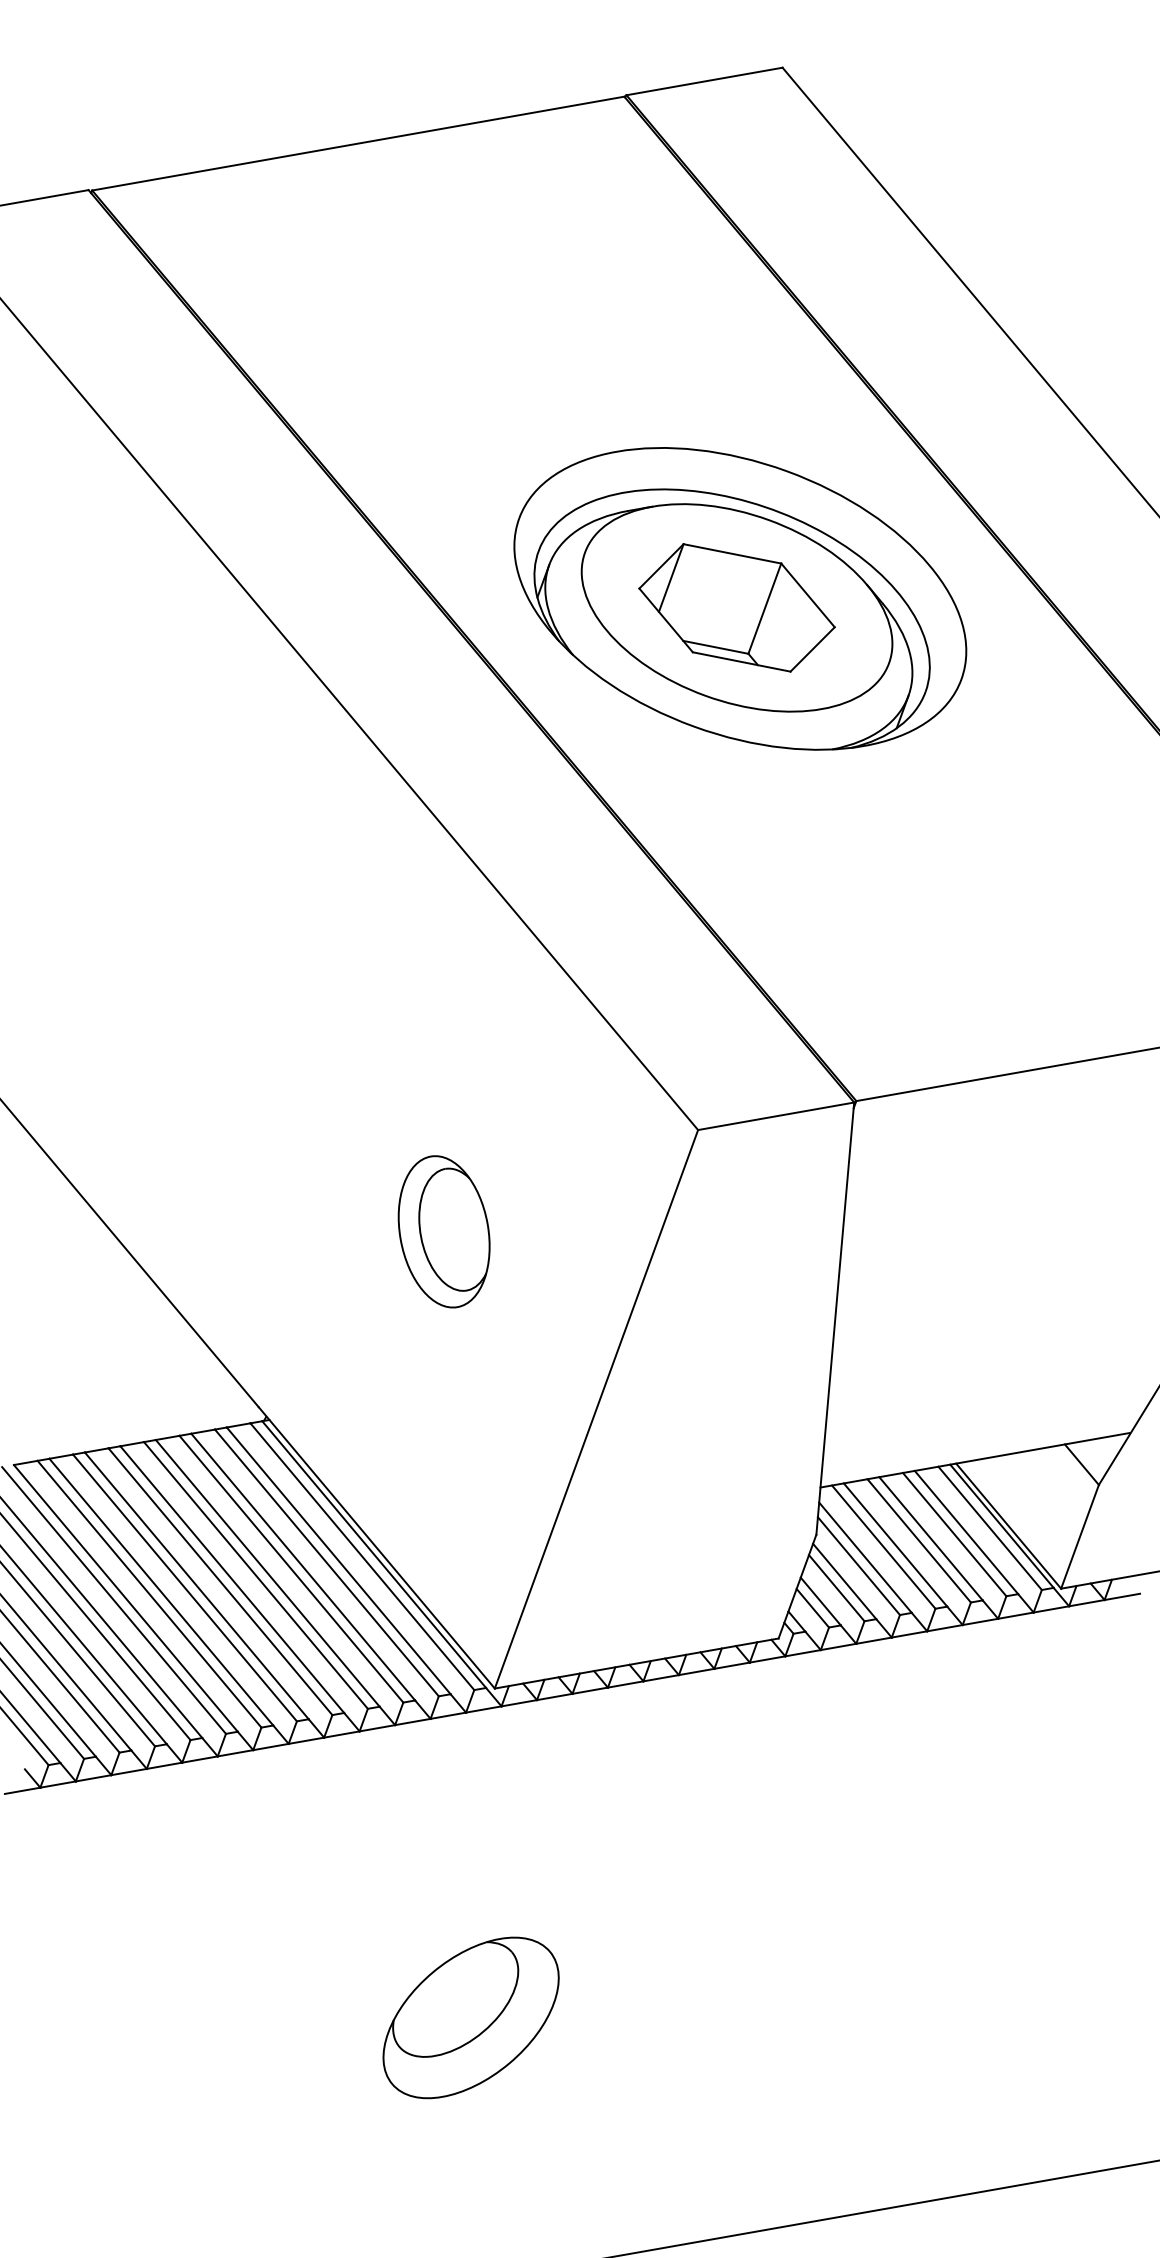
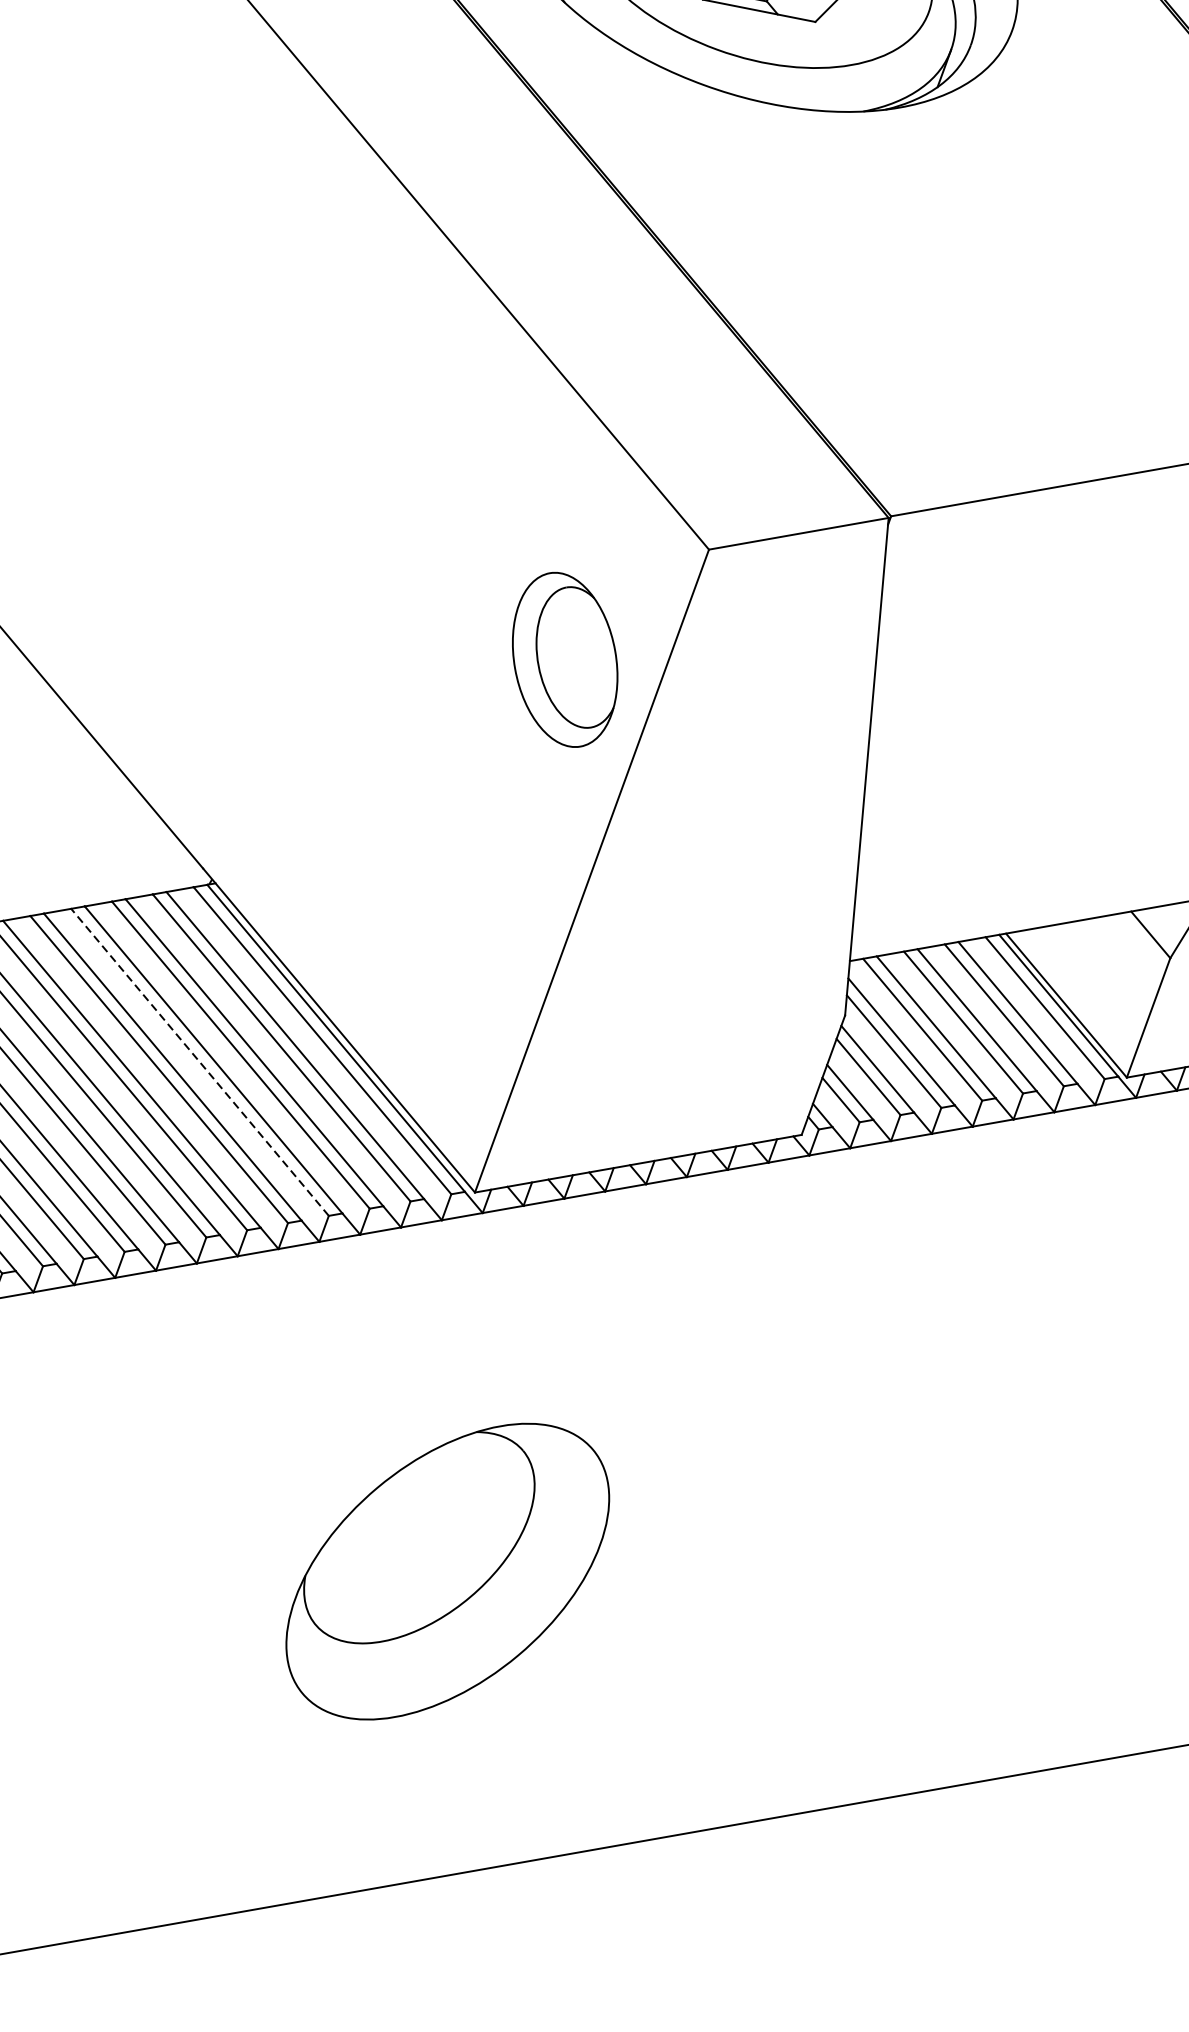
part: (443, 1231) -> (564, 659), moved
line: (255, 1575) -> (199, 1062), solid -> dashed
part: (470, 2017) -> (446, 1571), size x1.6

